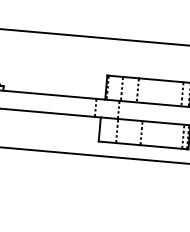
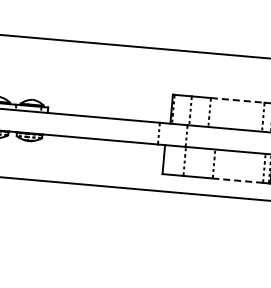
line: (160, 80) -> (237, 100), solid -> dashed
line: (160, 146) -> (237, 180), solid -> dashed

